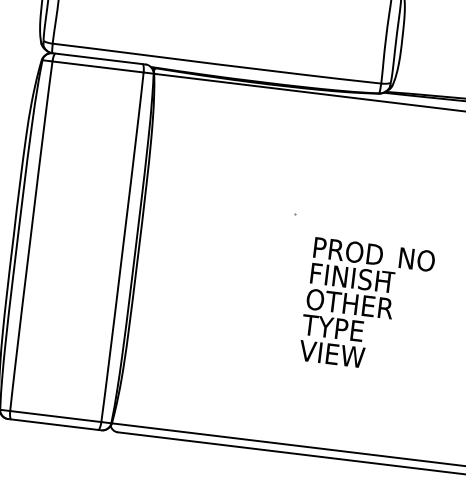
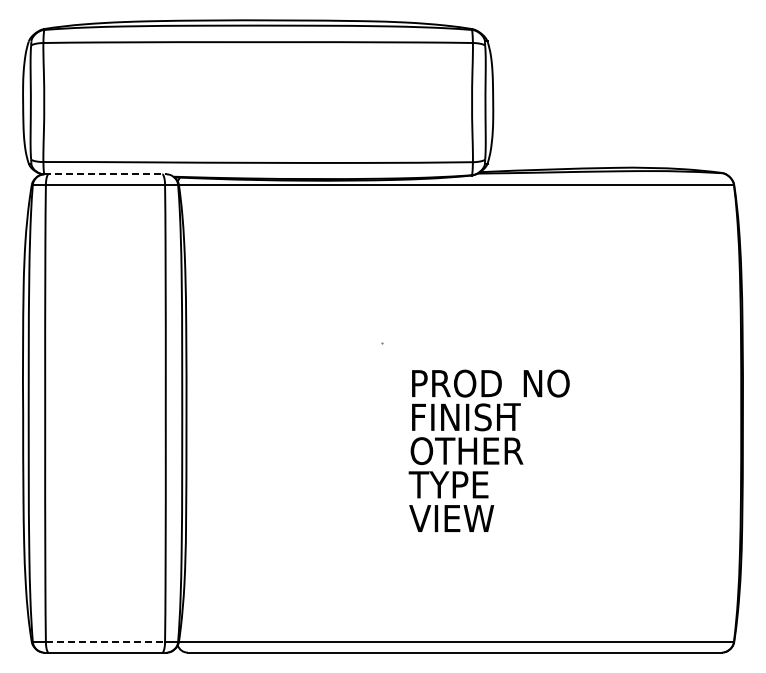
line: (99, 58) -> (105, 174), solid -> dashed
line: (55, 416) -> (105, 642), solid -> dashed

